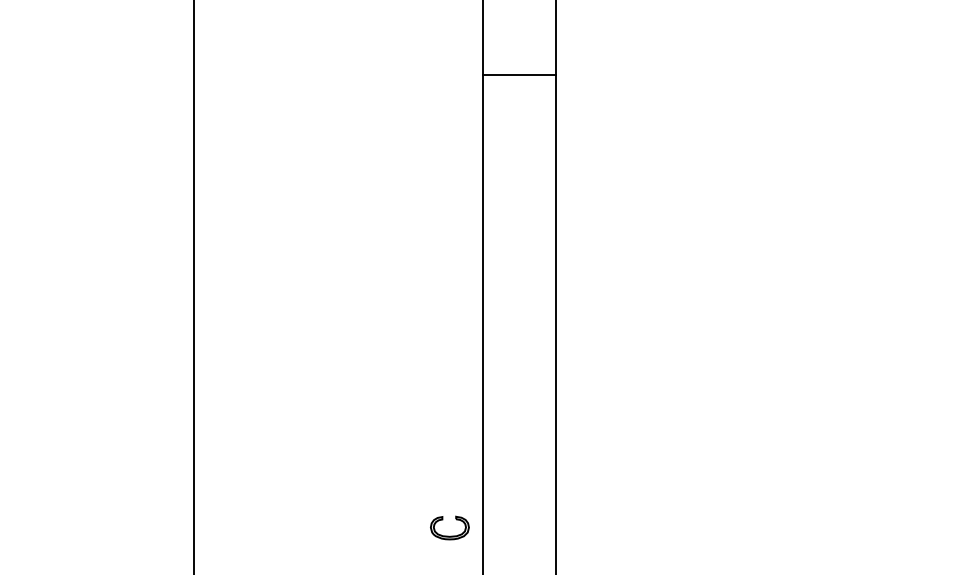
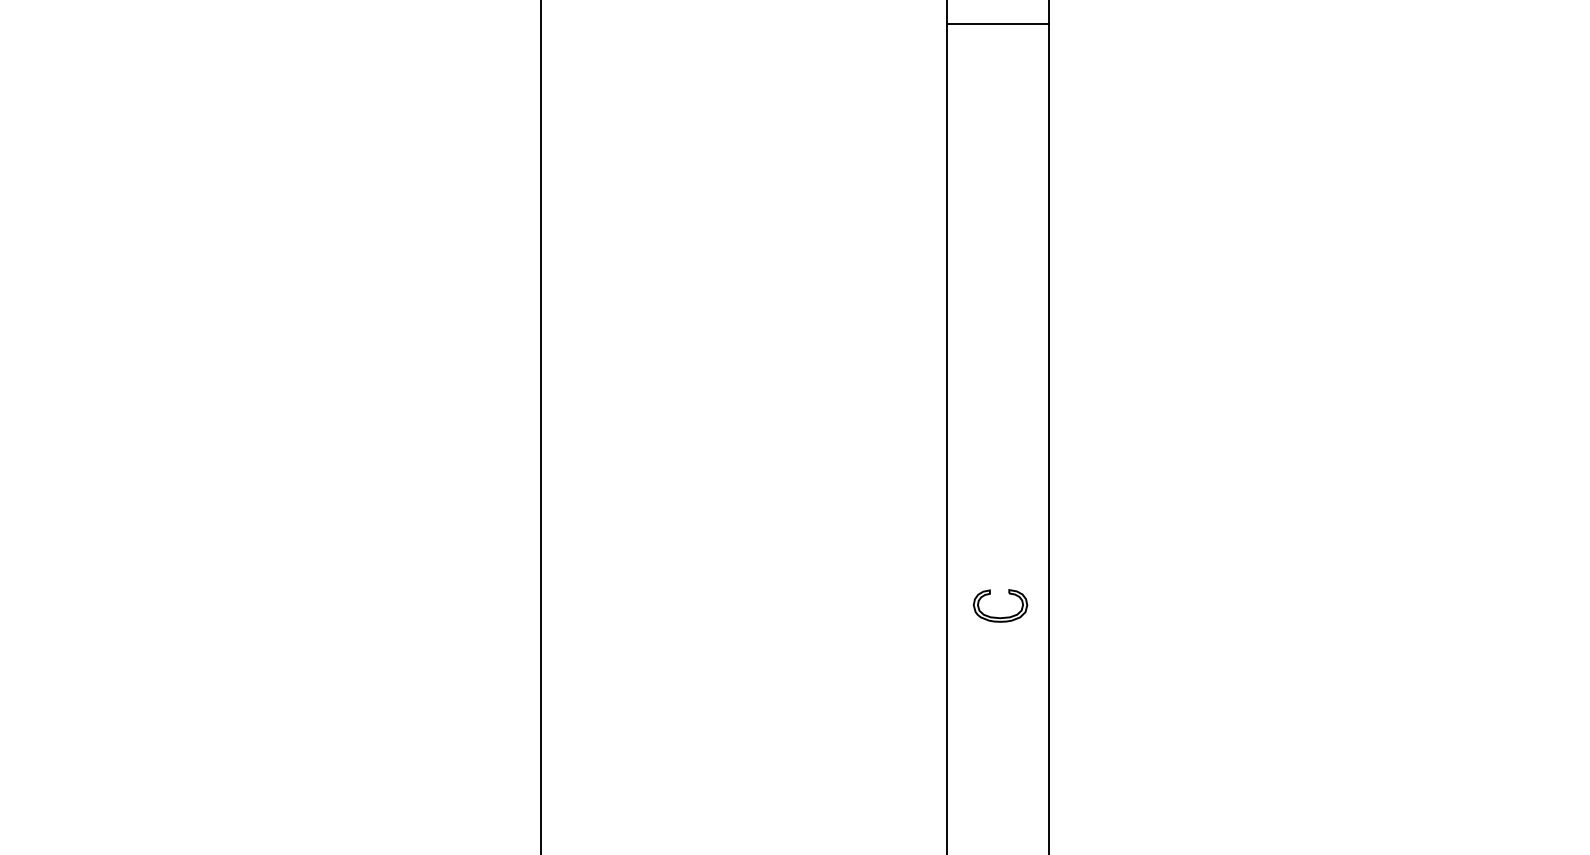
line: (519, 74) -> (997, 23), moved
part: (449, 536) -> (1000, 617), moved

